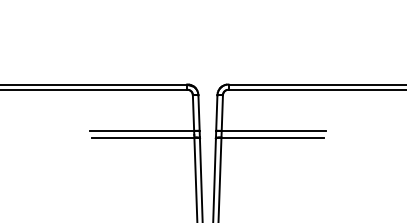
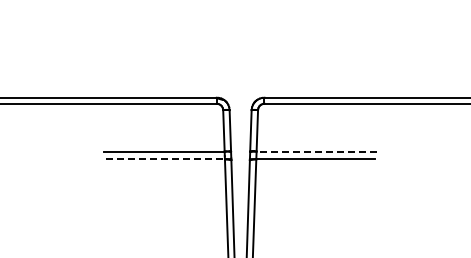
line: (273, 130) -> (316, 151), solid -> dashed
line: (143, 137) -> (166, 159), solid -> dashed

